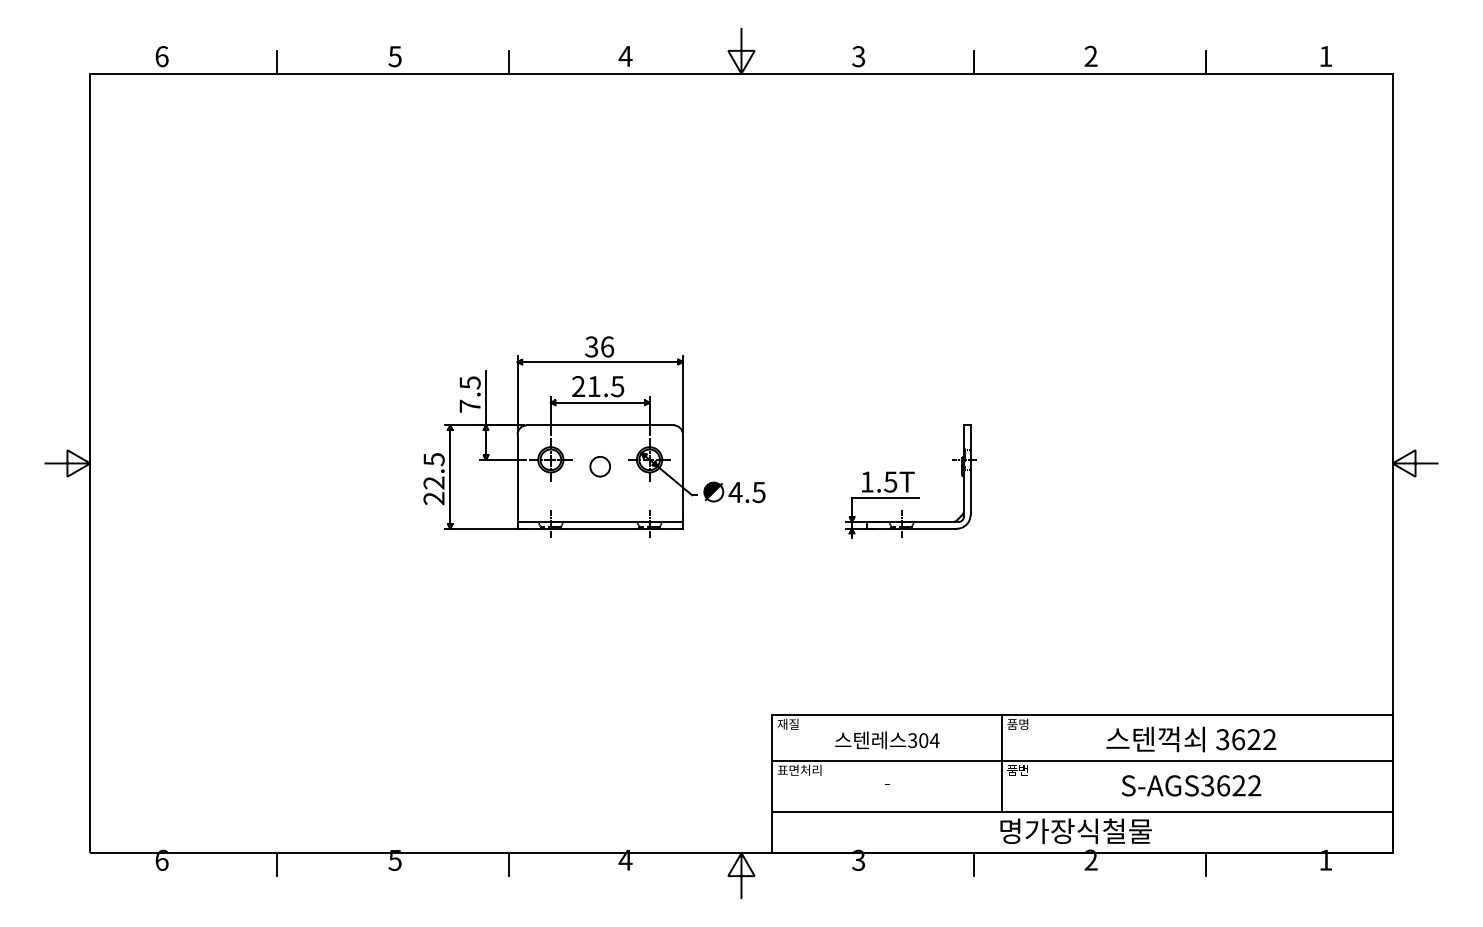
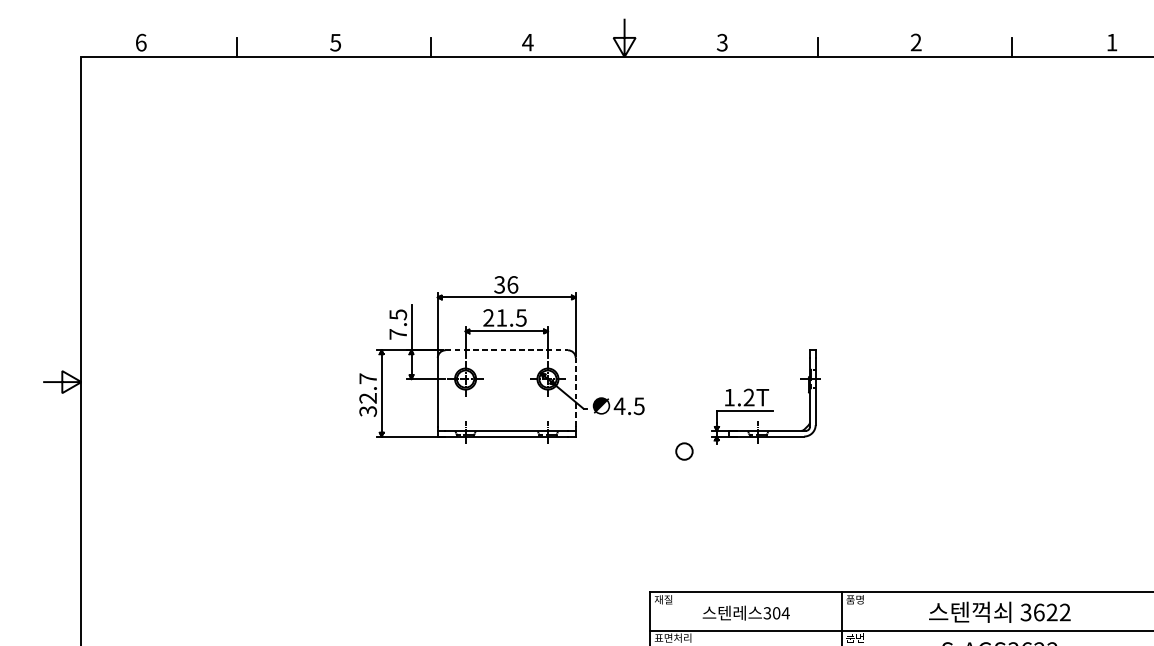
line: (600, 425) -> (506, 350), solid -> dashed
circle: (599, 466) -> (683, 451), moved
line: (682, 475) -> (575, 392), solid -> dashed
text: (433, 479) -> (367, 395), 22.5 -> 32.7
text: (890, 481) -> (748, 397), 1.5T -> 1.2T

